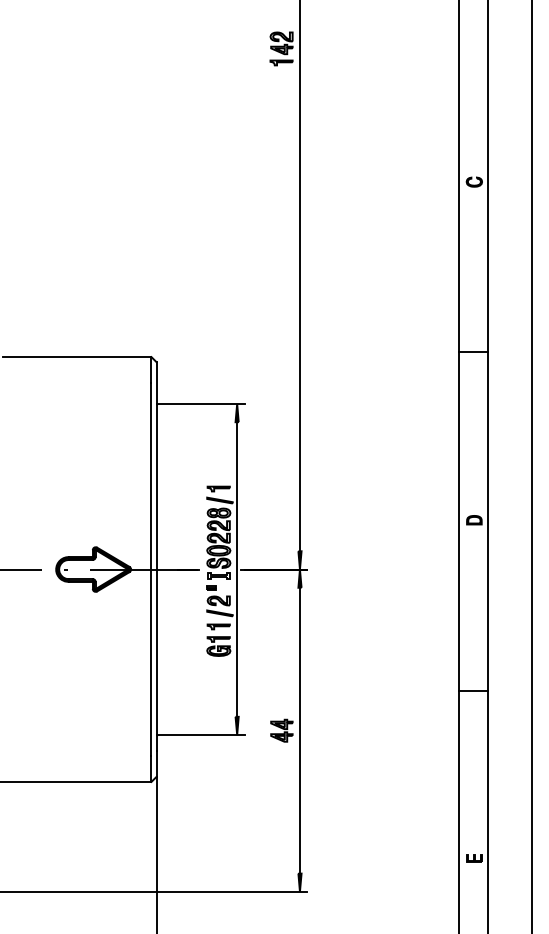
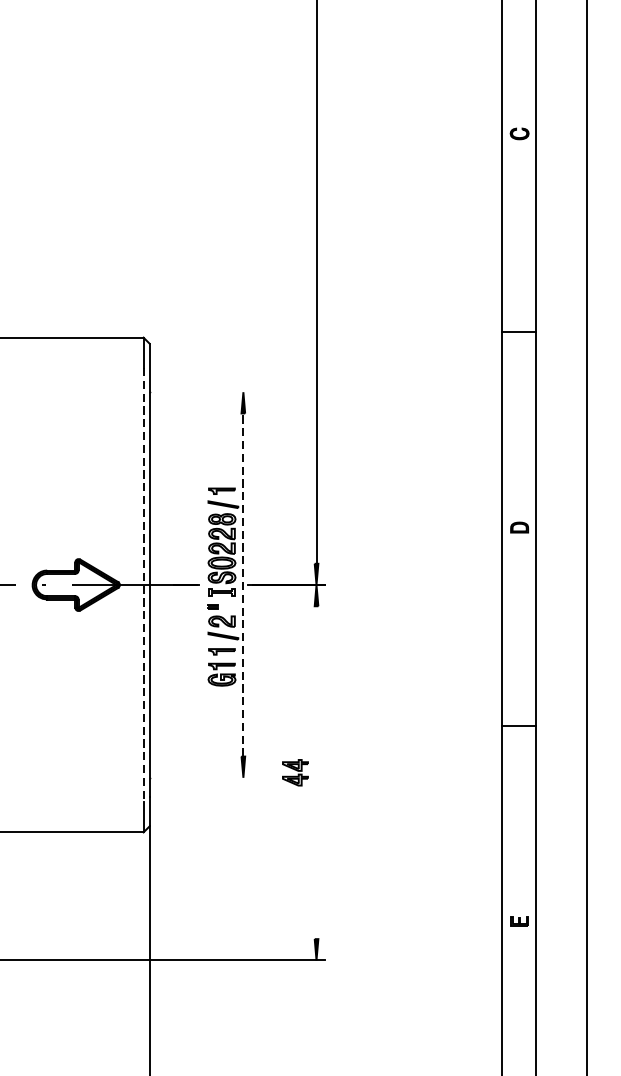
line: (200, 403) -> (200, 391), removed
line: (237, 569) -> (243, 584), solid -> dashed
line: (151, 570) -> (143, 586), solid -> dashed
line: (299, 730) -> (315, 772), removed
line: (200, 735) -> (200, 778), removed

